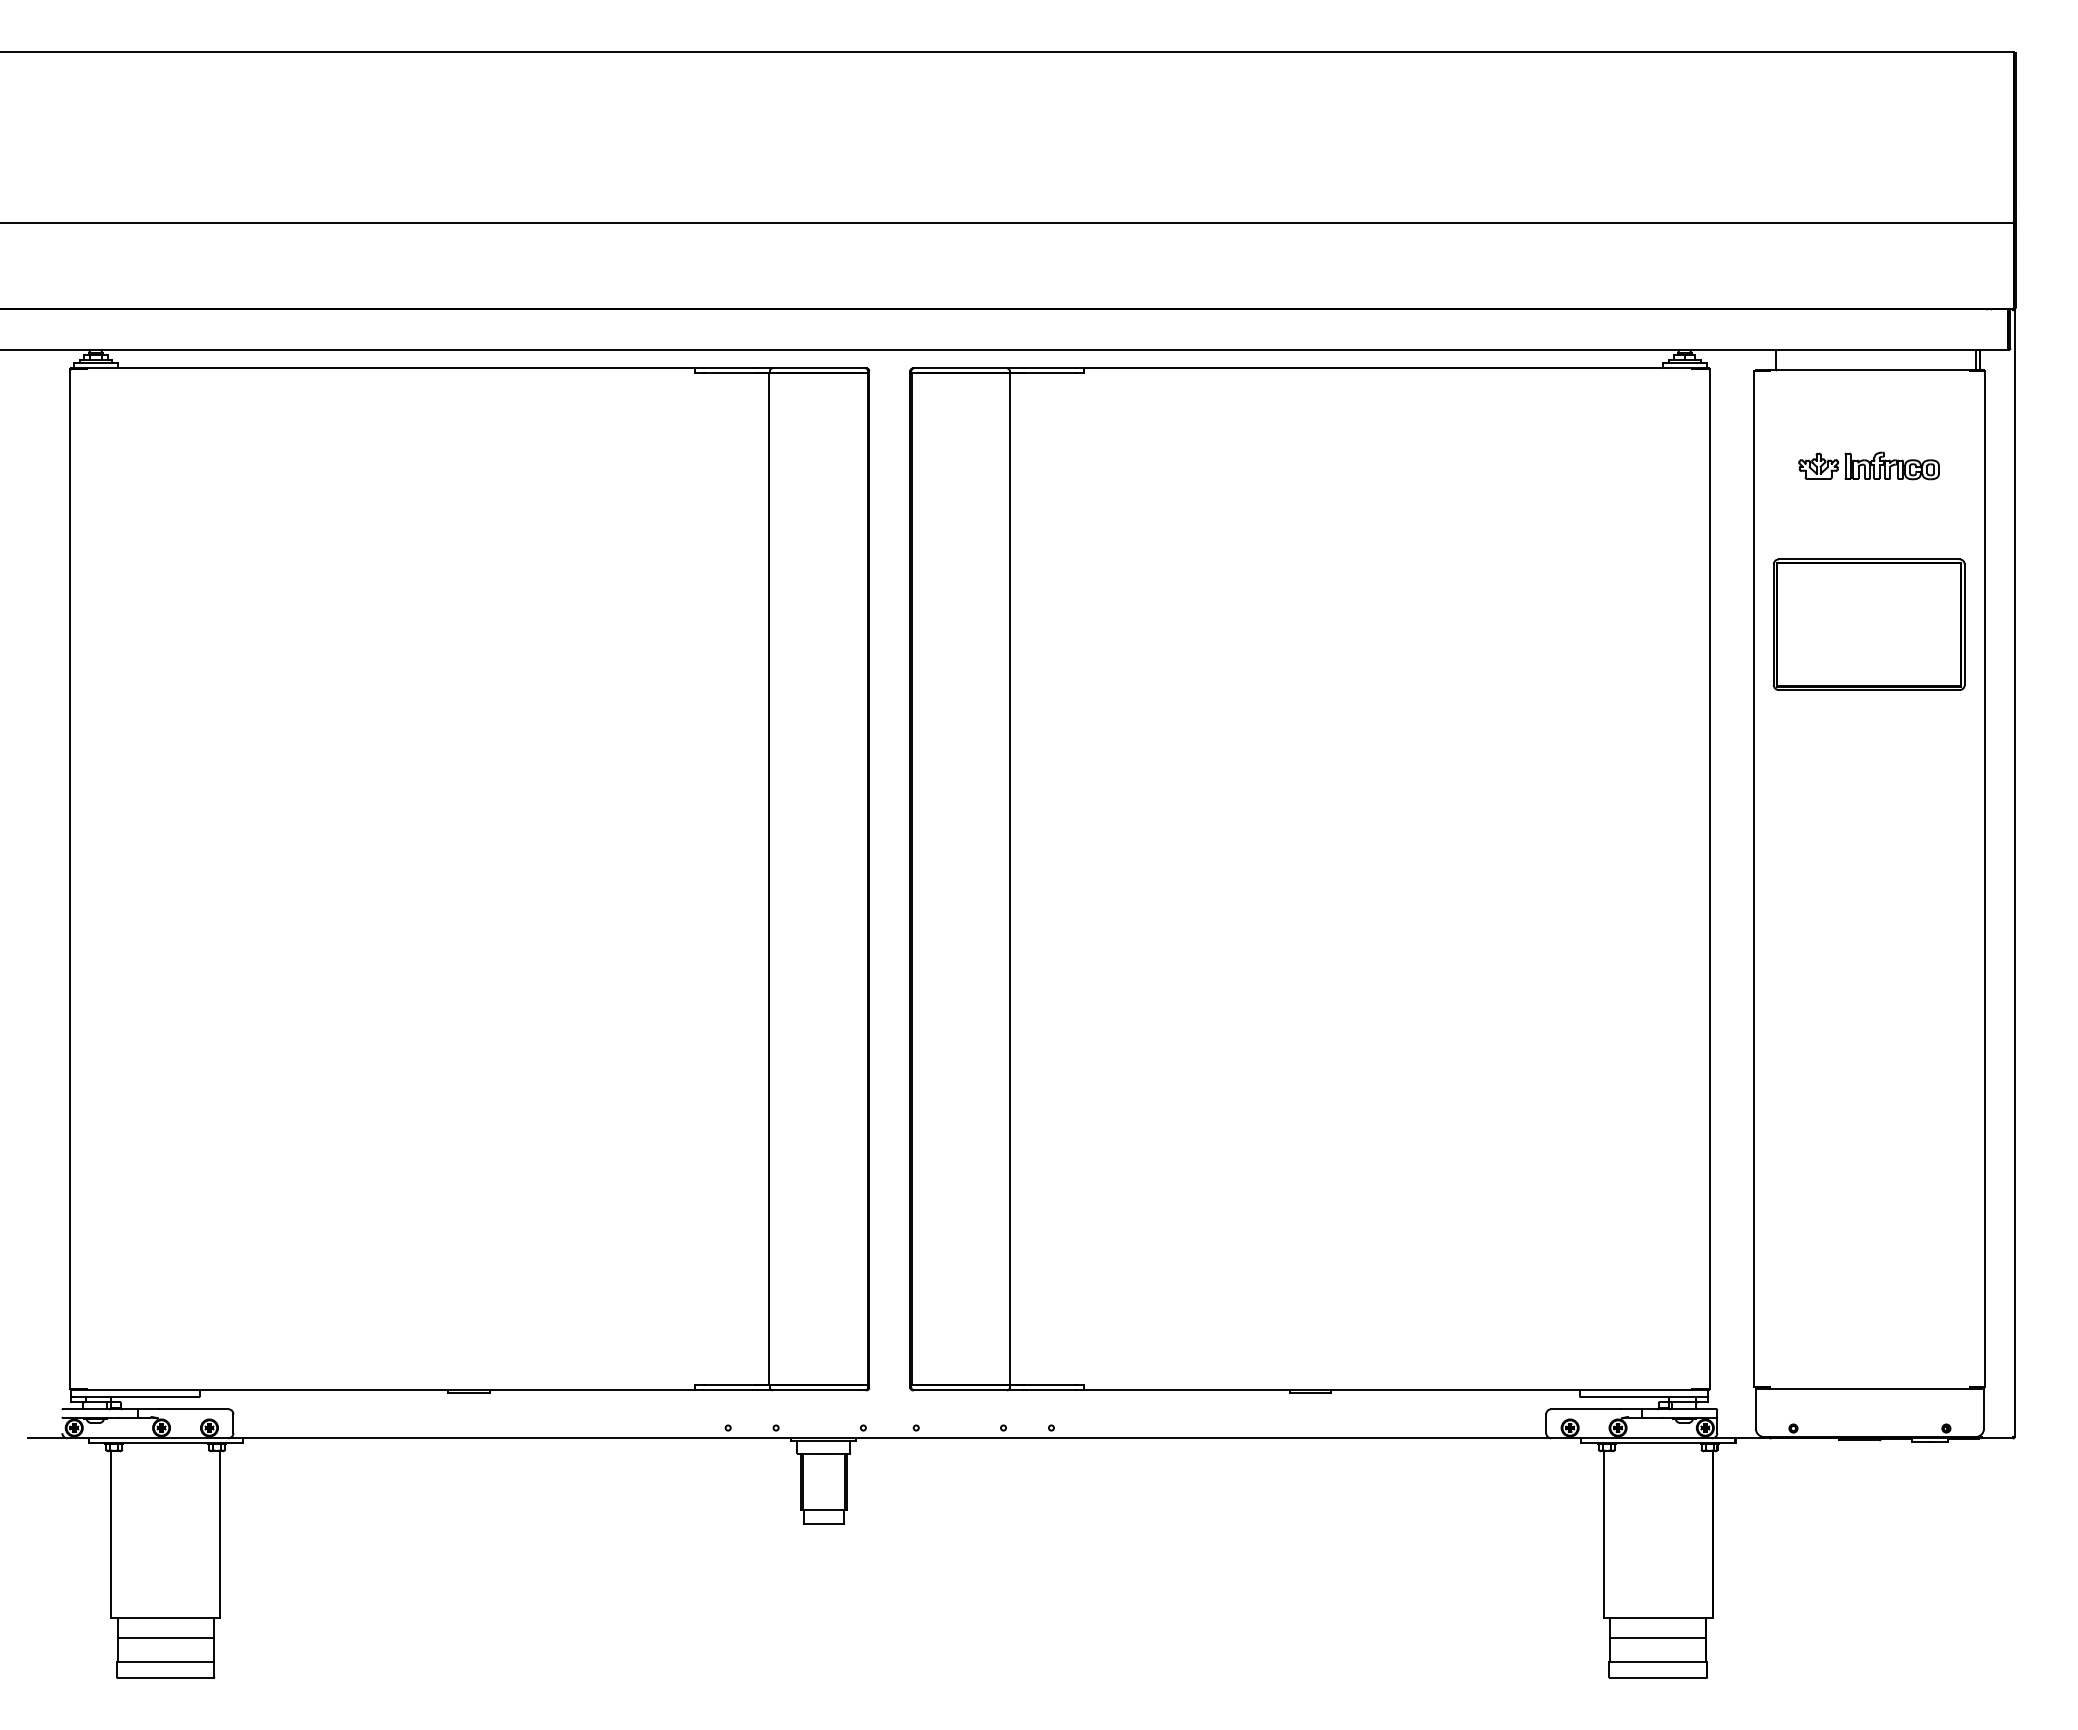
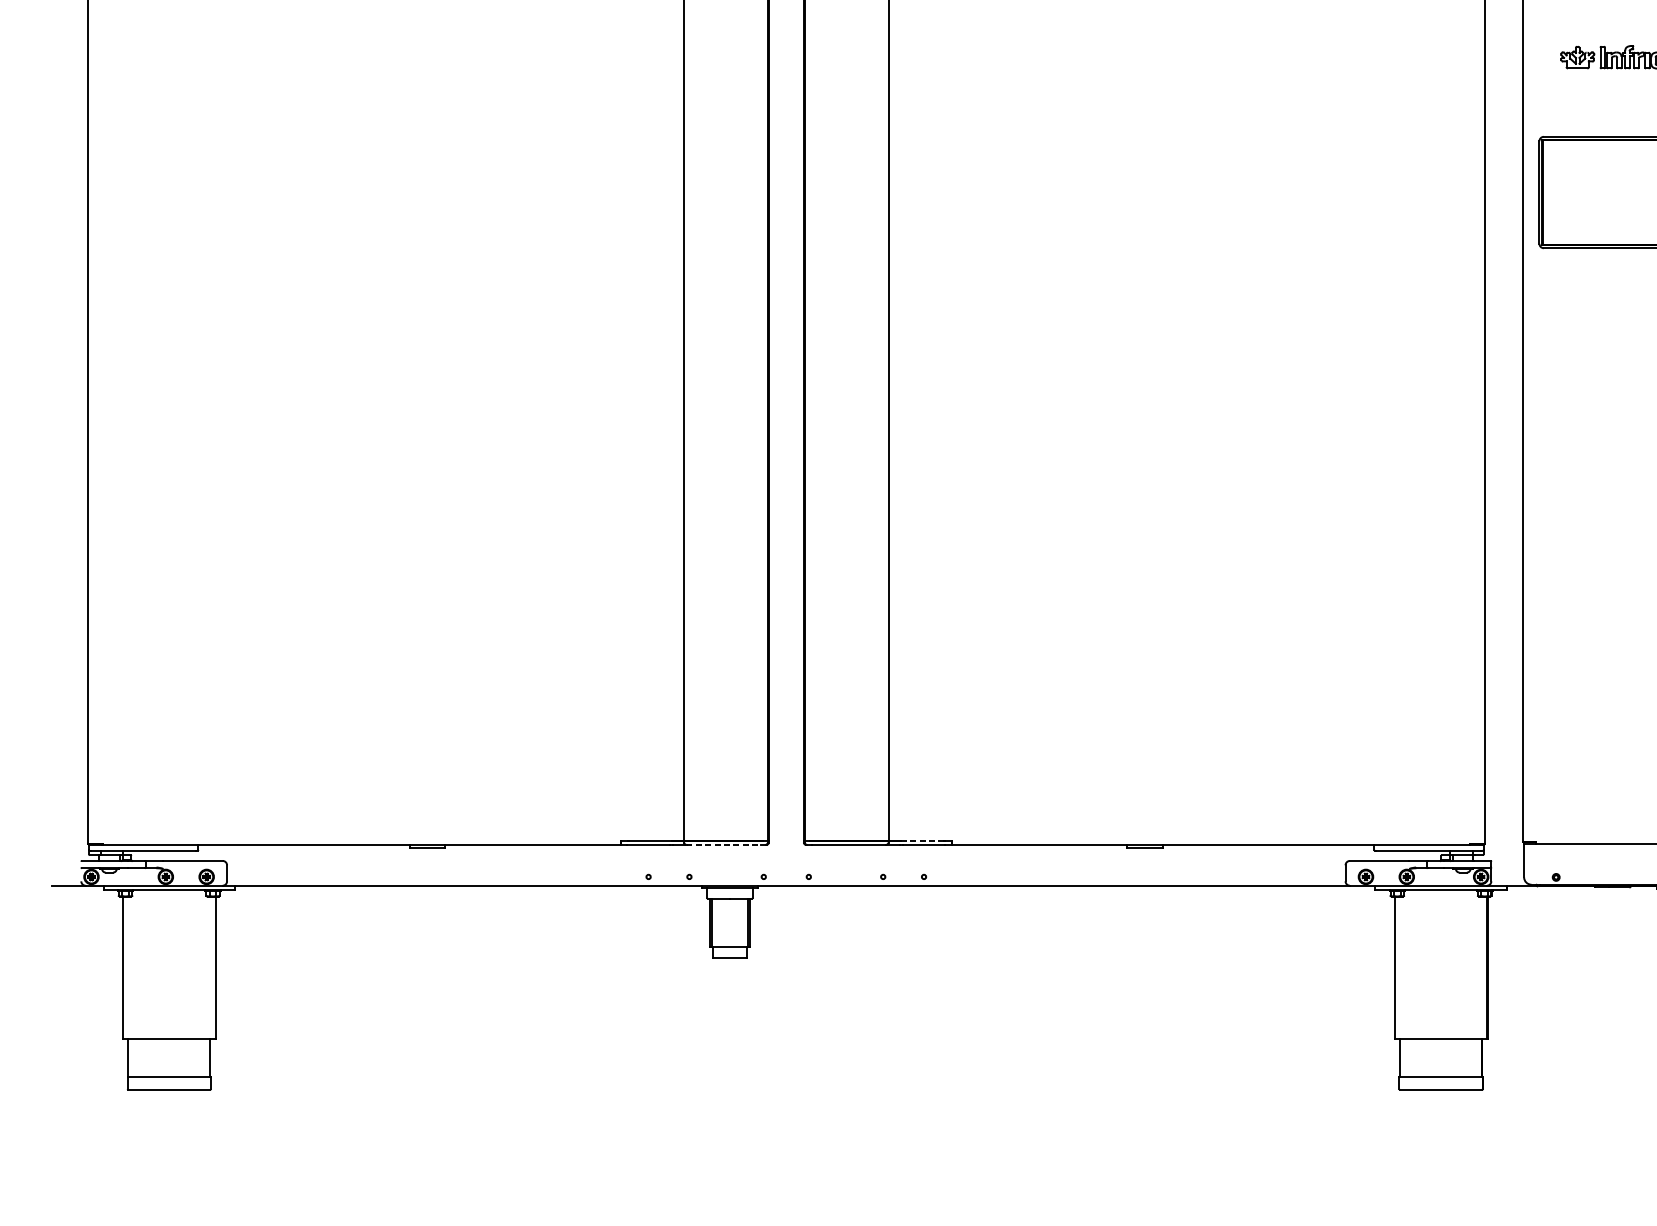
line: (1050, 1385) -> (923, 840), solid -> dashed
line: (816, 1390) -> (723, 844), solid -> dashed
line: (165, 1637) -> (169, 1055), removed
line: (1658, 1637) -> (1441, 1055), removed

